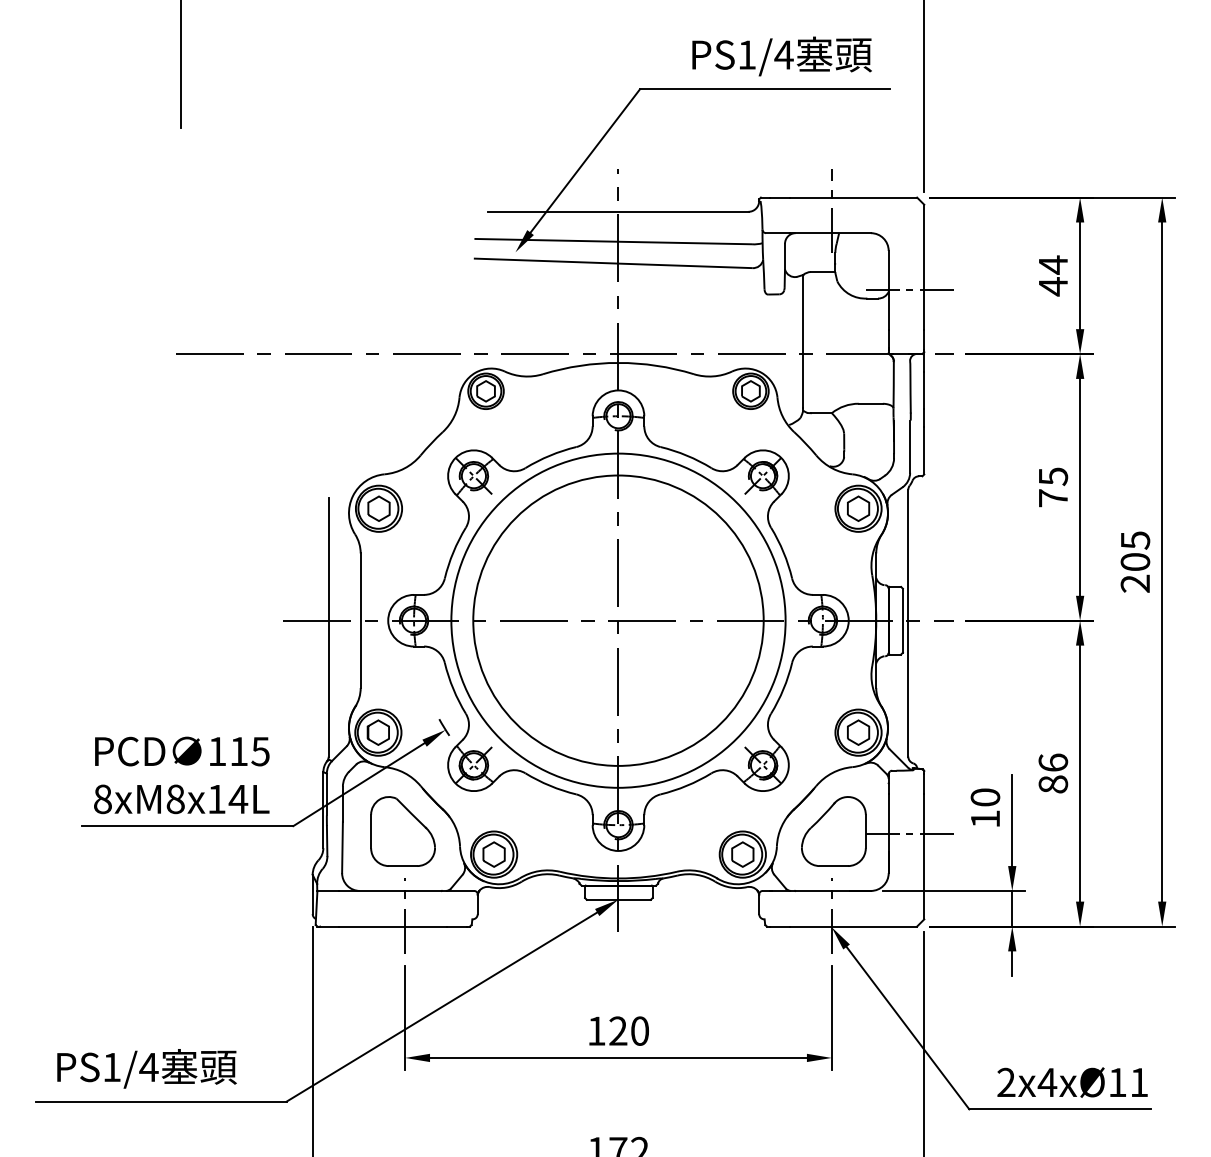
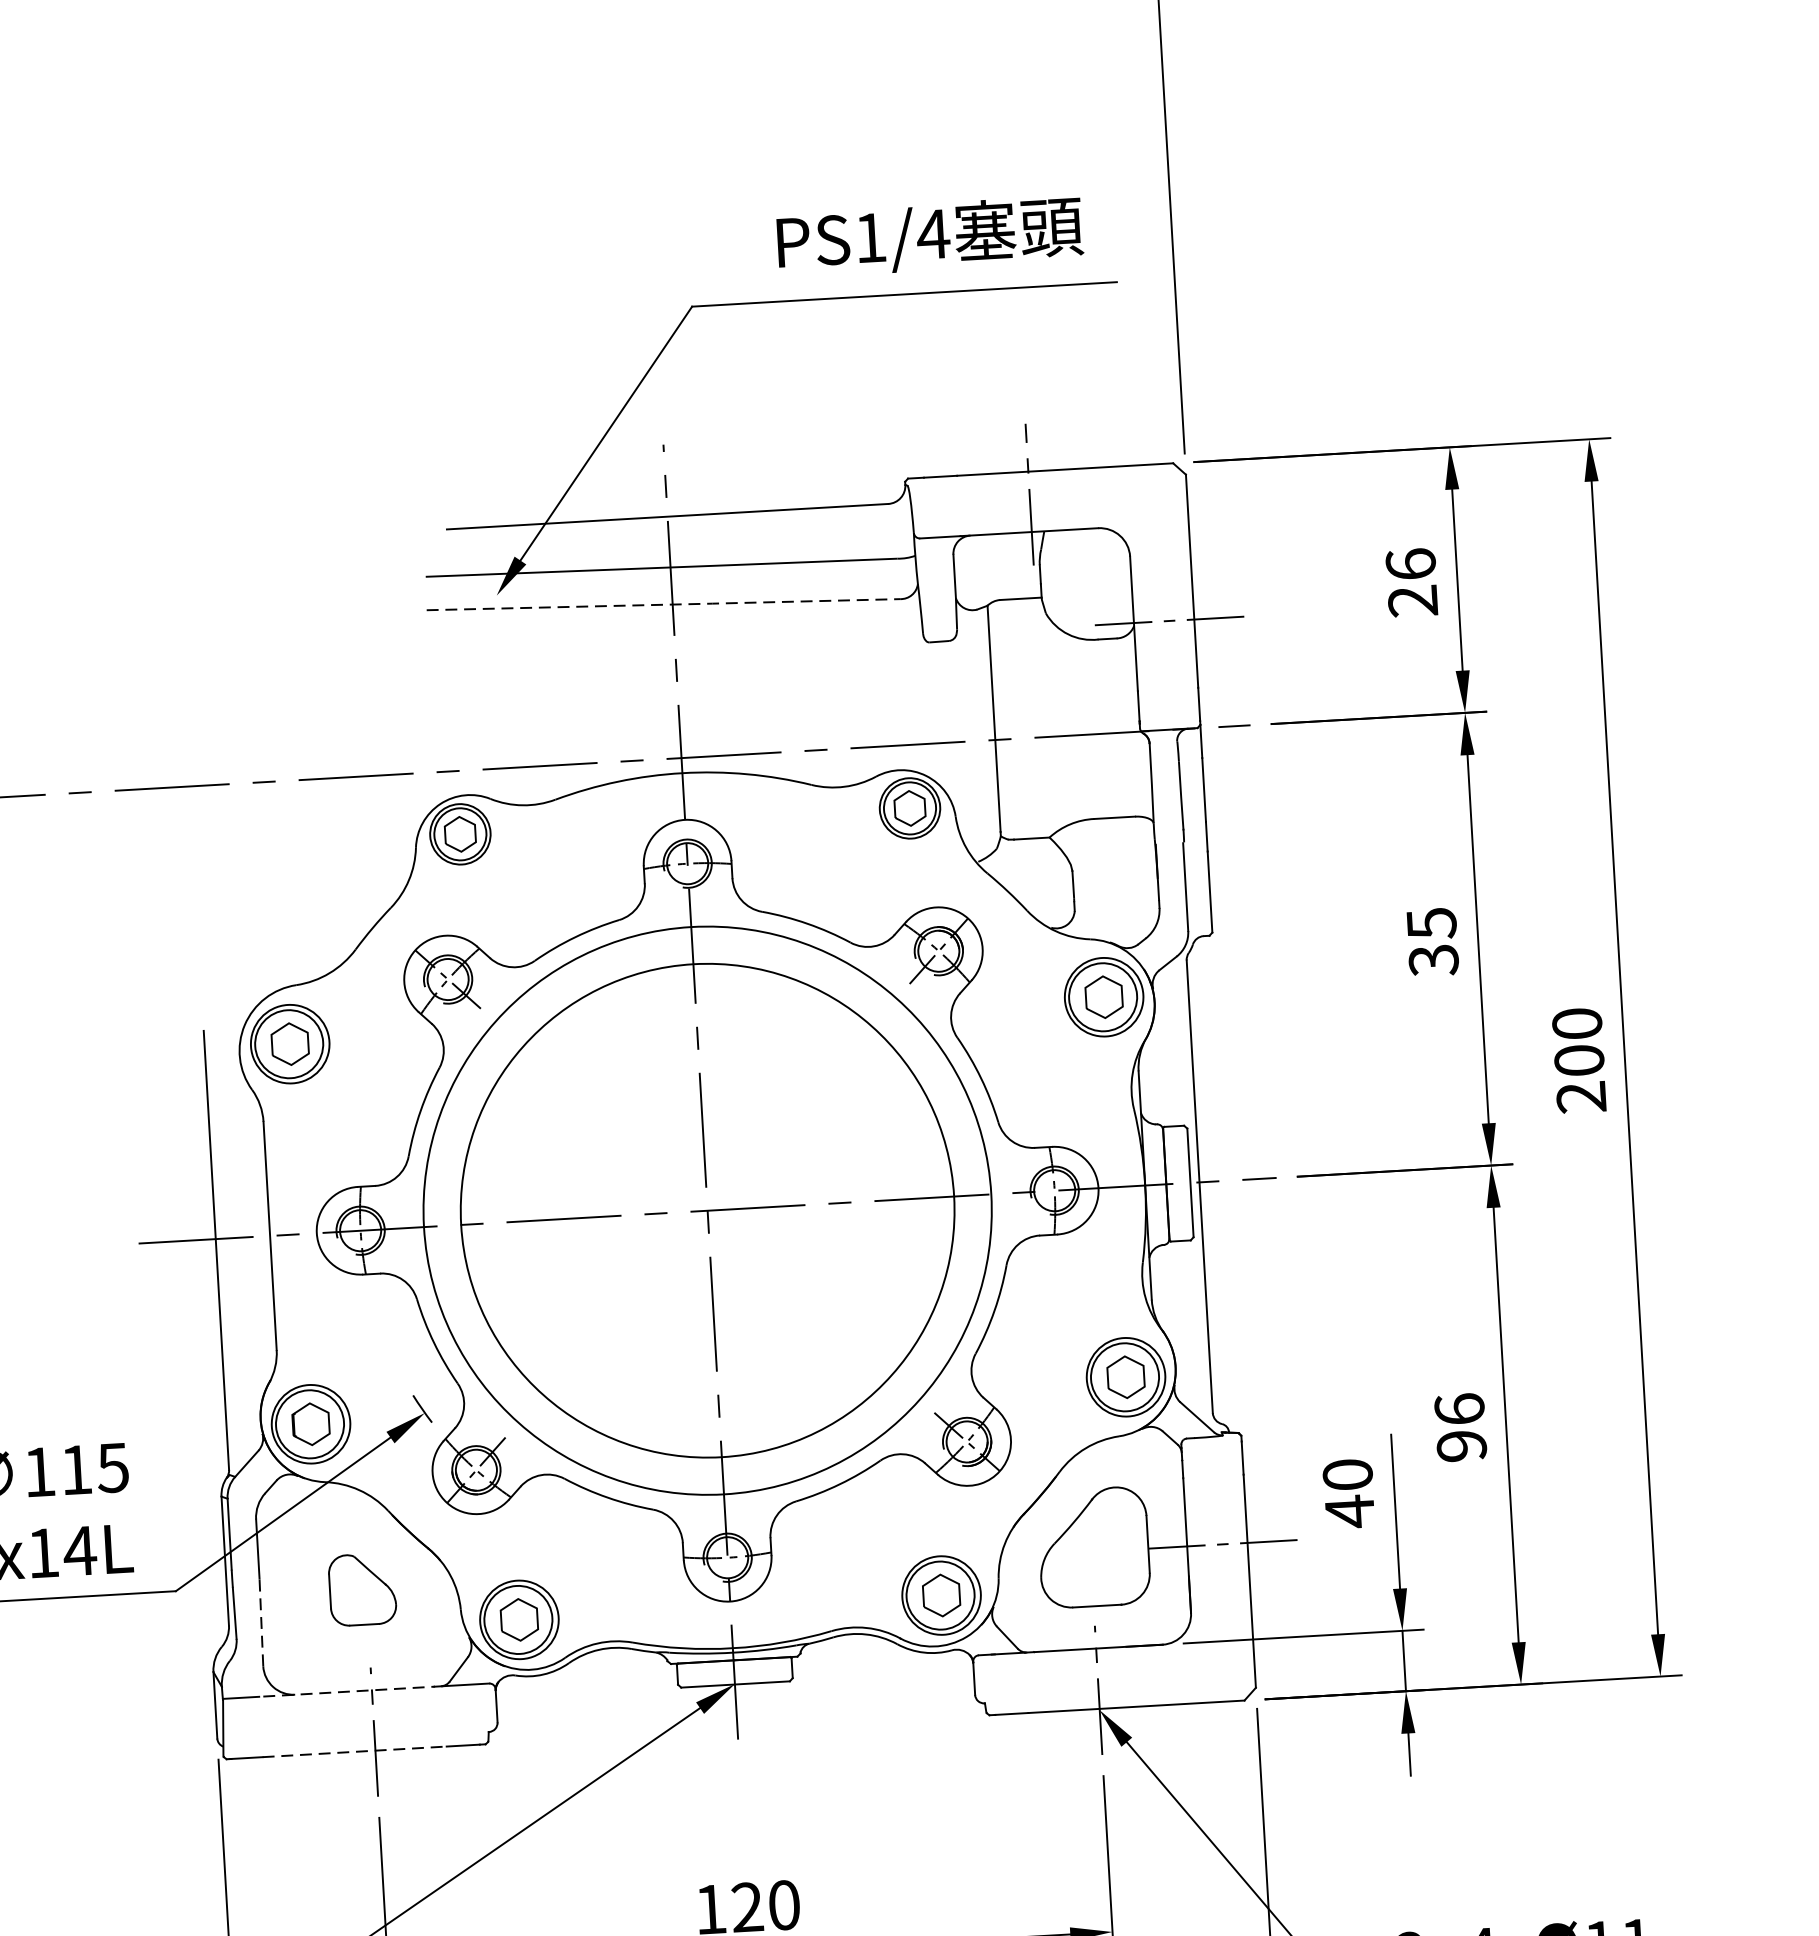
line: (613, 263) -> (664, 604), solid -> dashed
text: (1053, 275) -> (1412, 582), 44 -> 26
text: (1053, 498) -> (1434, 960), 75 -> 35
text: (1135, 540) -> (1577, 1023), 205 -> 200
text: (1053, 784) -> (1462, 1446), 86 -> 96
text: (985, 819) -> (1350, 1512), 10 -> 40
part: (402, 831) -> (361, 1589), size x0.6
line: (342, 847) -> (261, 1622), solid -> dashed
line: (392, 890) -> (350, 1690), solid -> dashed
line: (393, 926) -> (355, 1751), solid -> dashed

